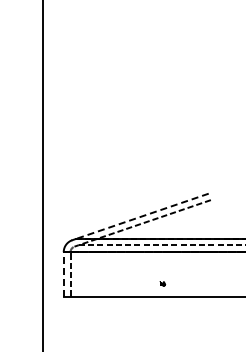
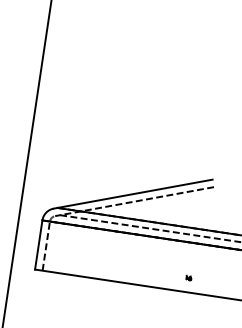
line: (141, 216) -> (134, 193), dashed -> solid
line: (63, 273) -> (38, 243), dashed -> solid
part: (162, 283) -> (188, 277), moved

